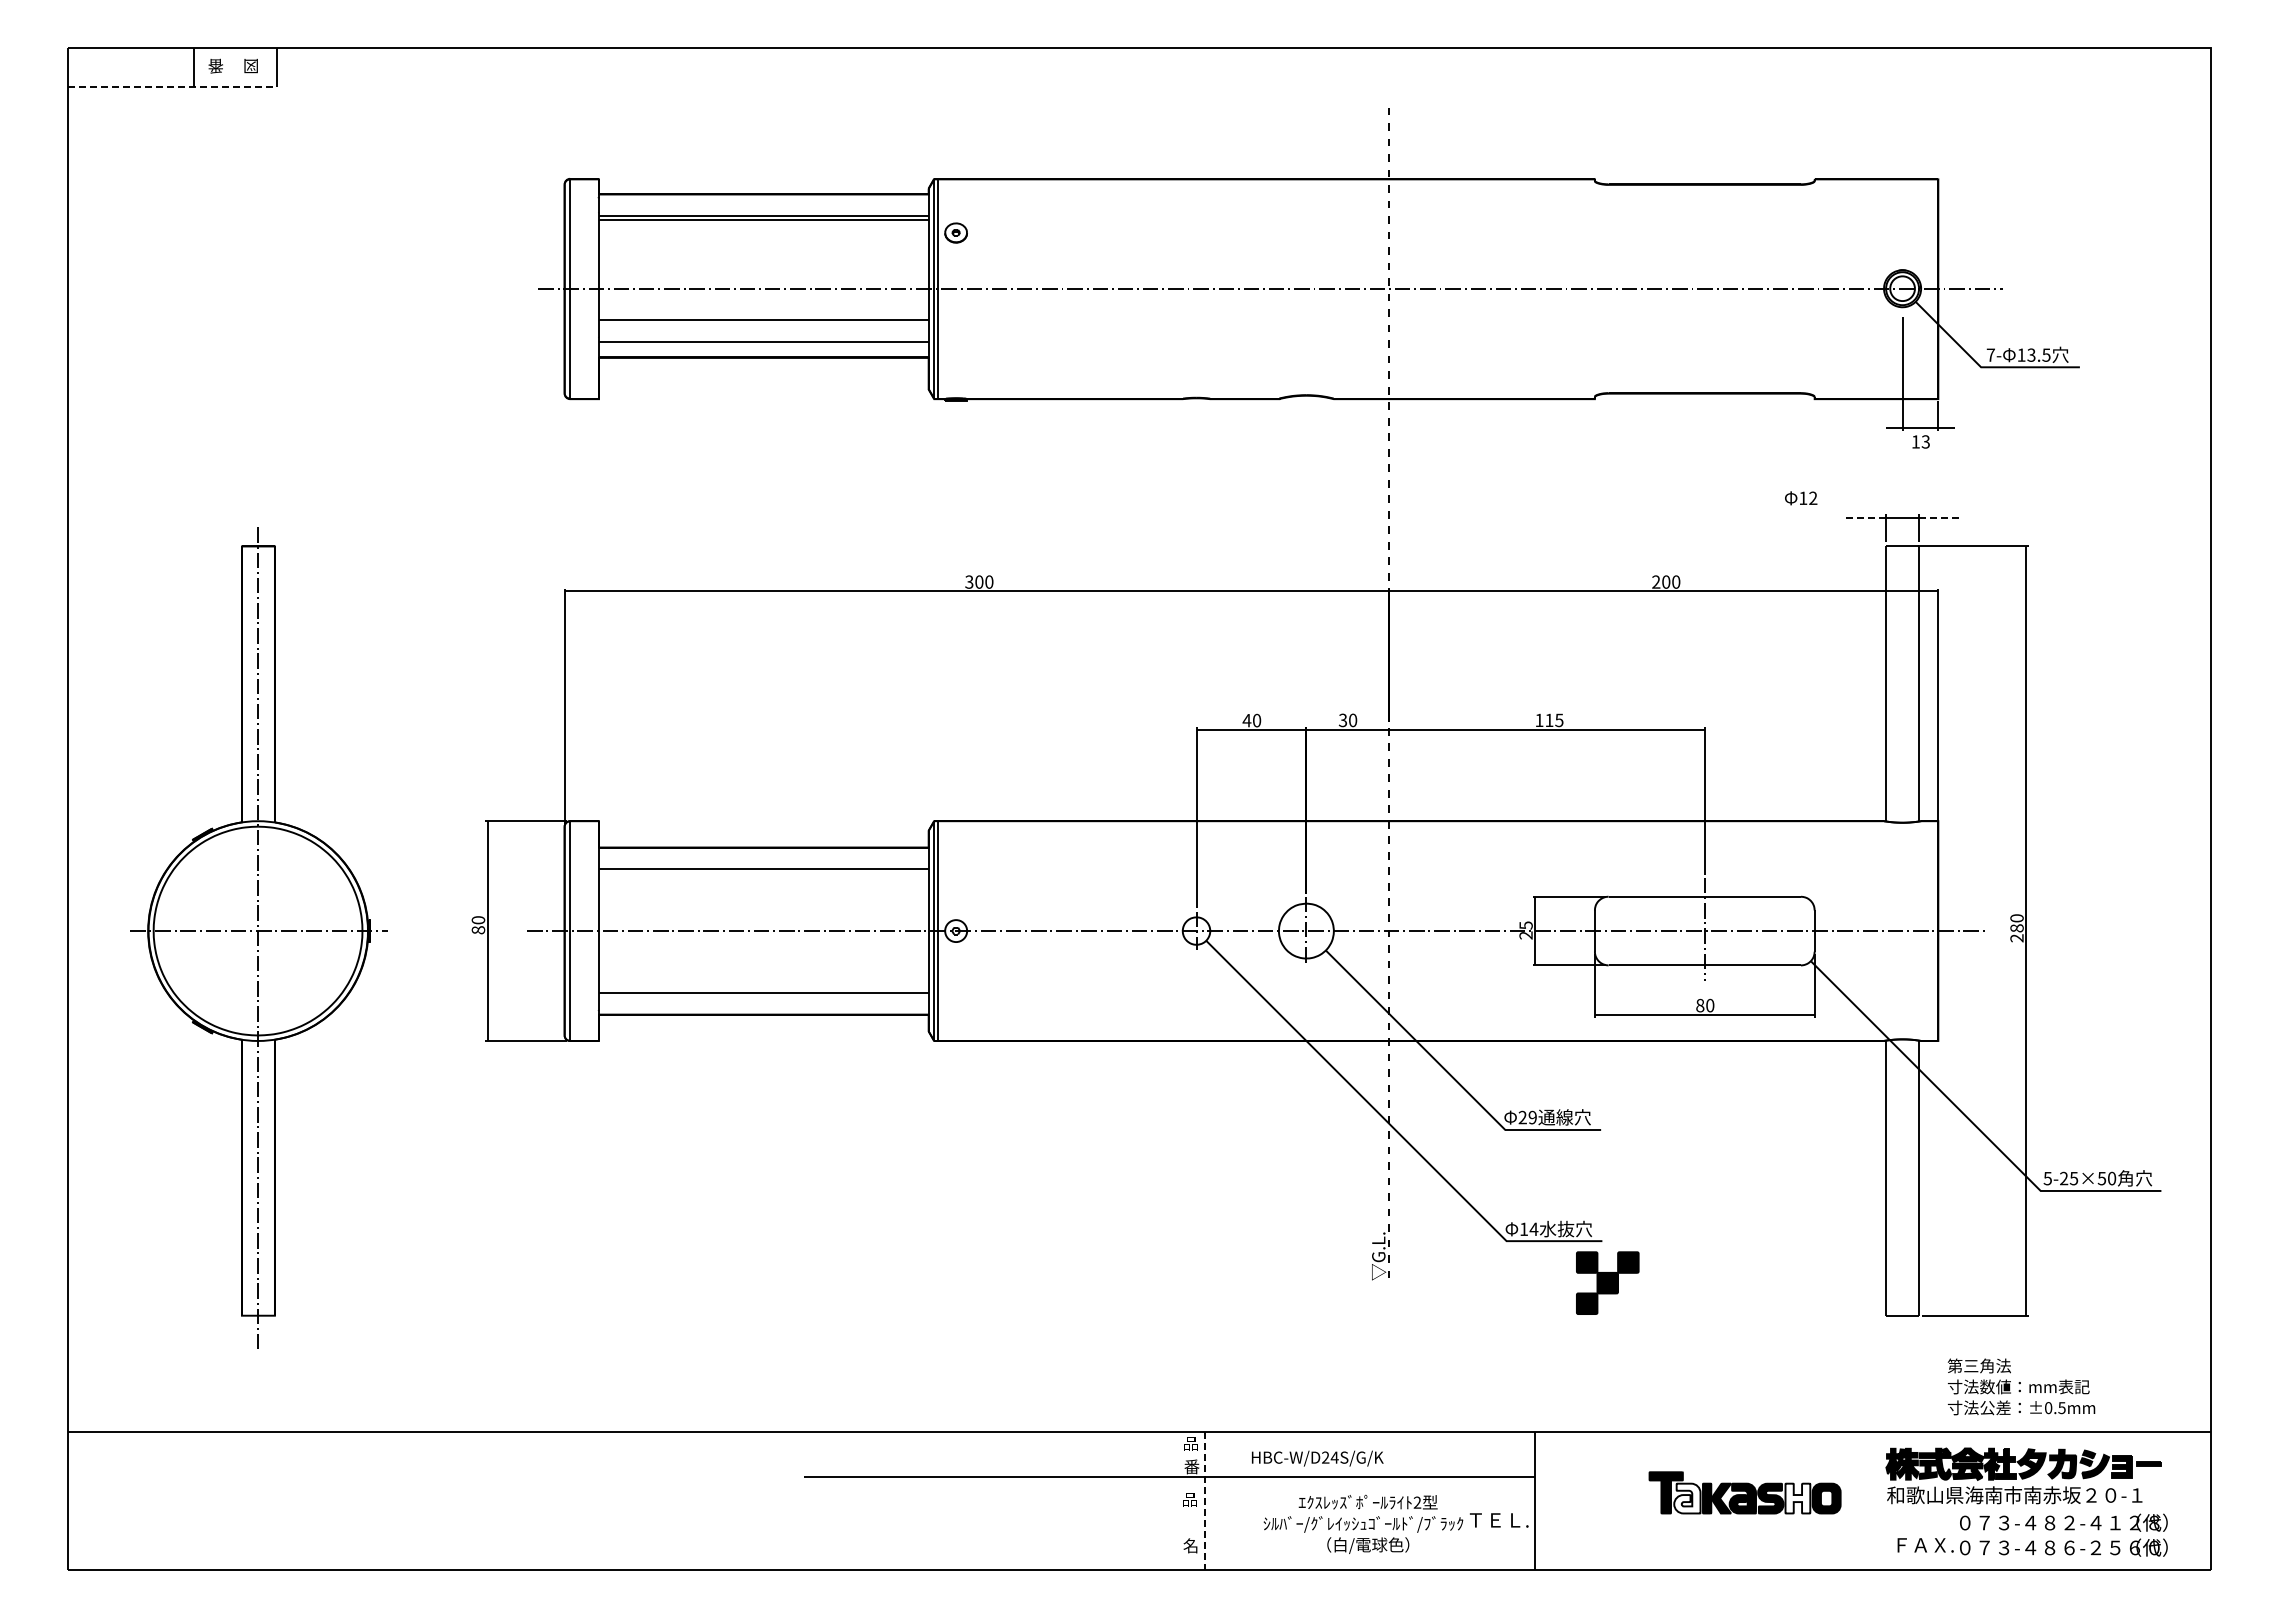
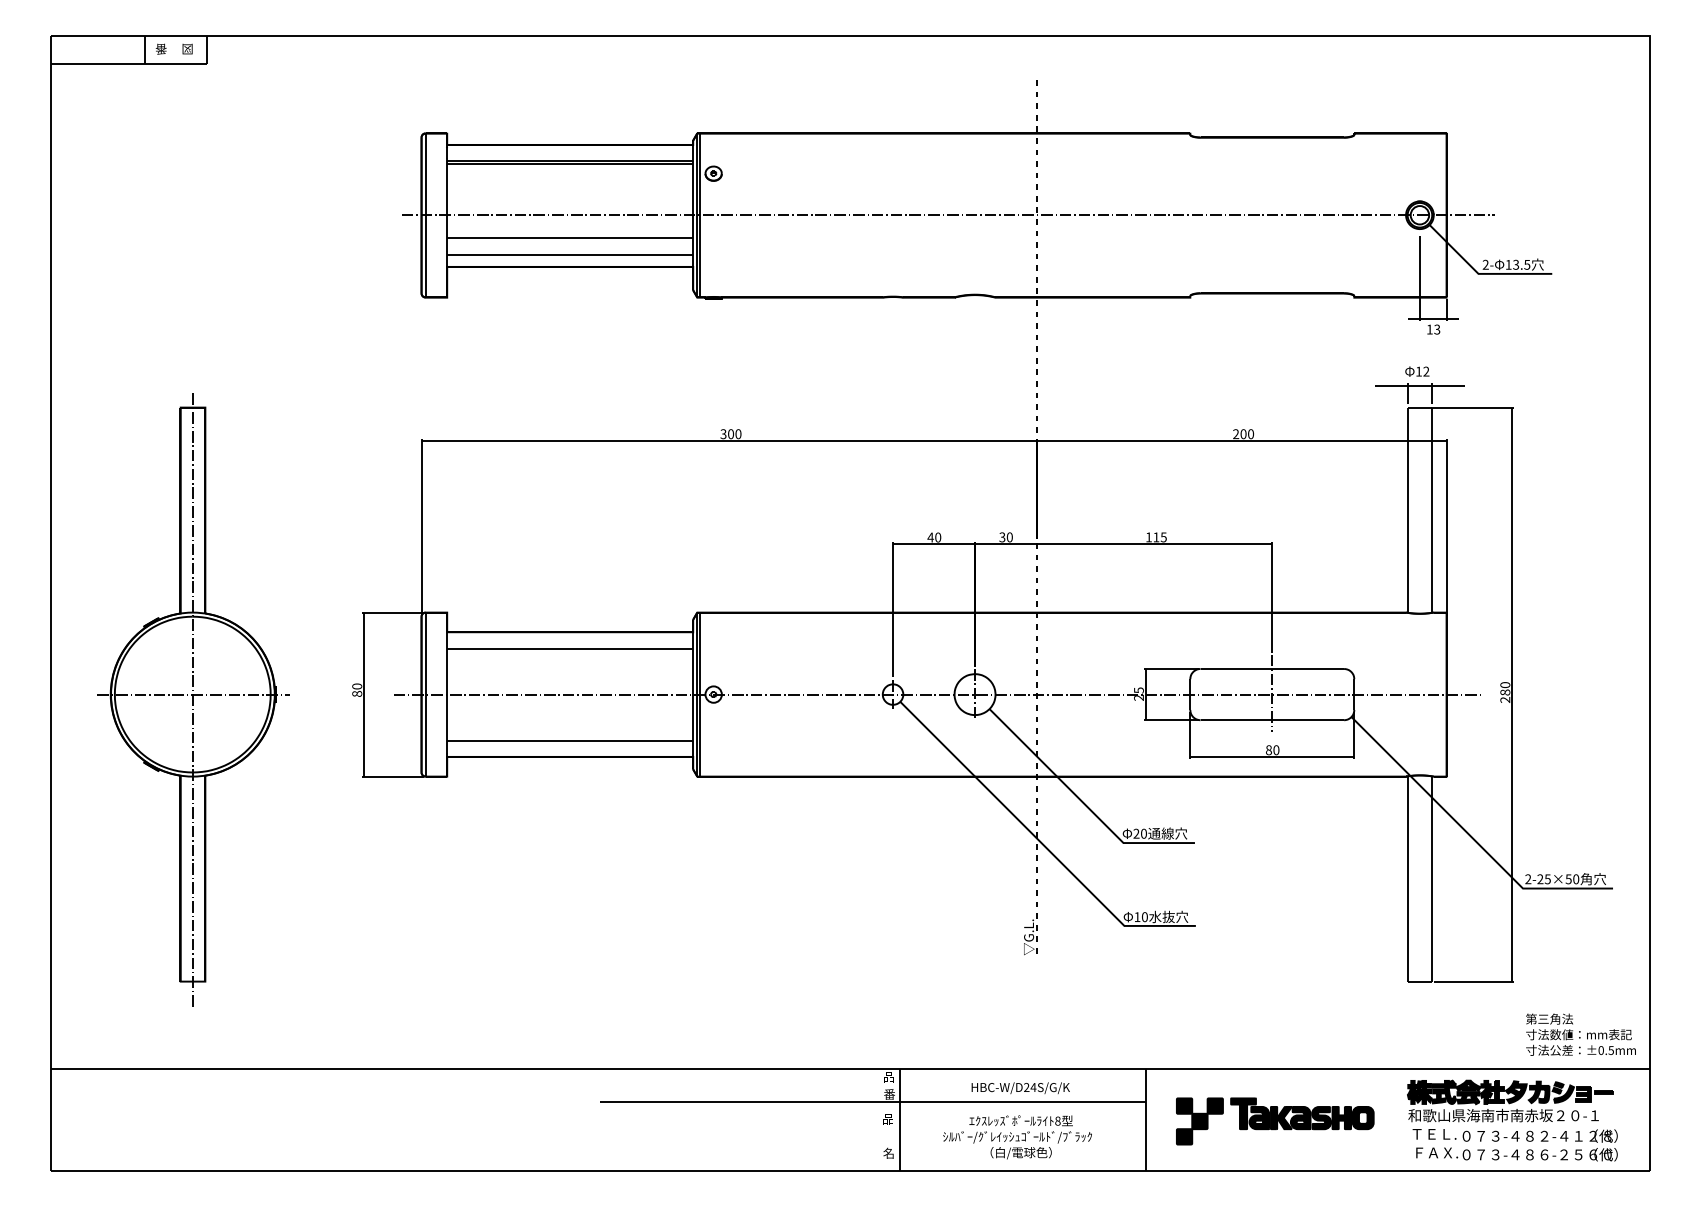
line: (173, 86) -> (129, 64), dashed -> solid
text: (1990, 354) -> (1485, 264), 7- -> 2-
text: (1801, 498) -> (1417, 371), moved
line: (1864, 517) -> (1391, 385), dashed -> solid
line: (1940, 517) -> (1448, 385), dashed -> solid
text: (1532, 1117) -> (1143, 833), 29 -> 20
text: (2047, 1178) -> (1528, 879), 5-25×50 -> 2-25×50
text: (1533, 1229) -> (1144, 917), 14 -> 10
part: (1607, 1282) -> (1199, 1120), moved
text: (2021, 1386) -> (1581, 1034), moved
text: (1317, 1458) -> (1020, 1088), moved
fill: (1687, 1498) -> (1259, 1118), added
fill: (1797, 1498) -> (1341, 1118), added
line: (1205, 1500) -> (899, 1119), dashed -> solid
text: (1417, 1502) -> (1057, 1120), 2 -> 8
text: (1499, 1520) -> (1434, 1134), moved

